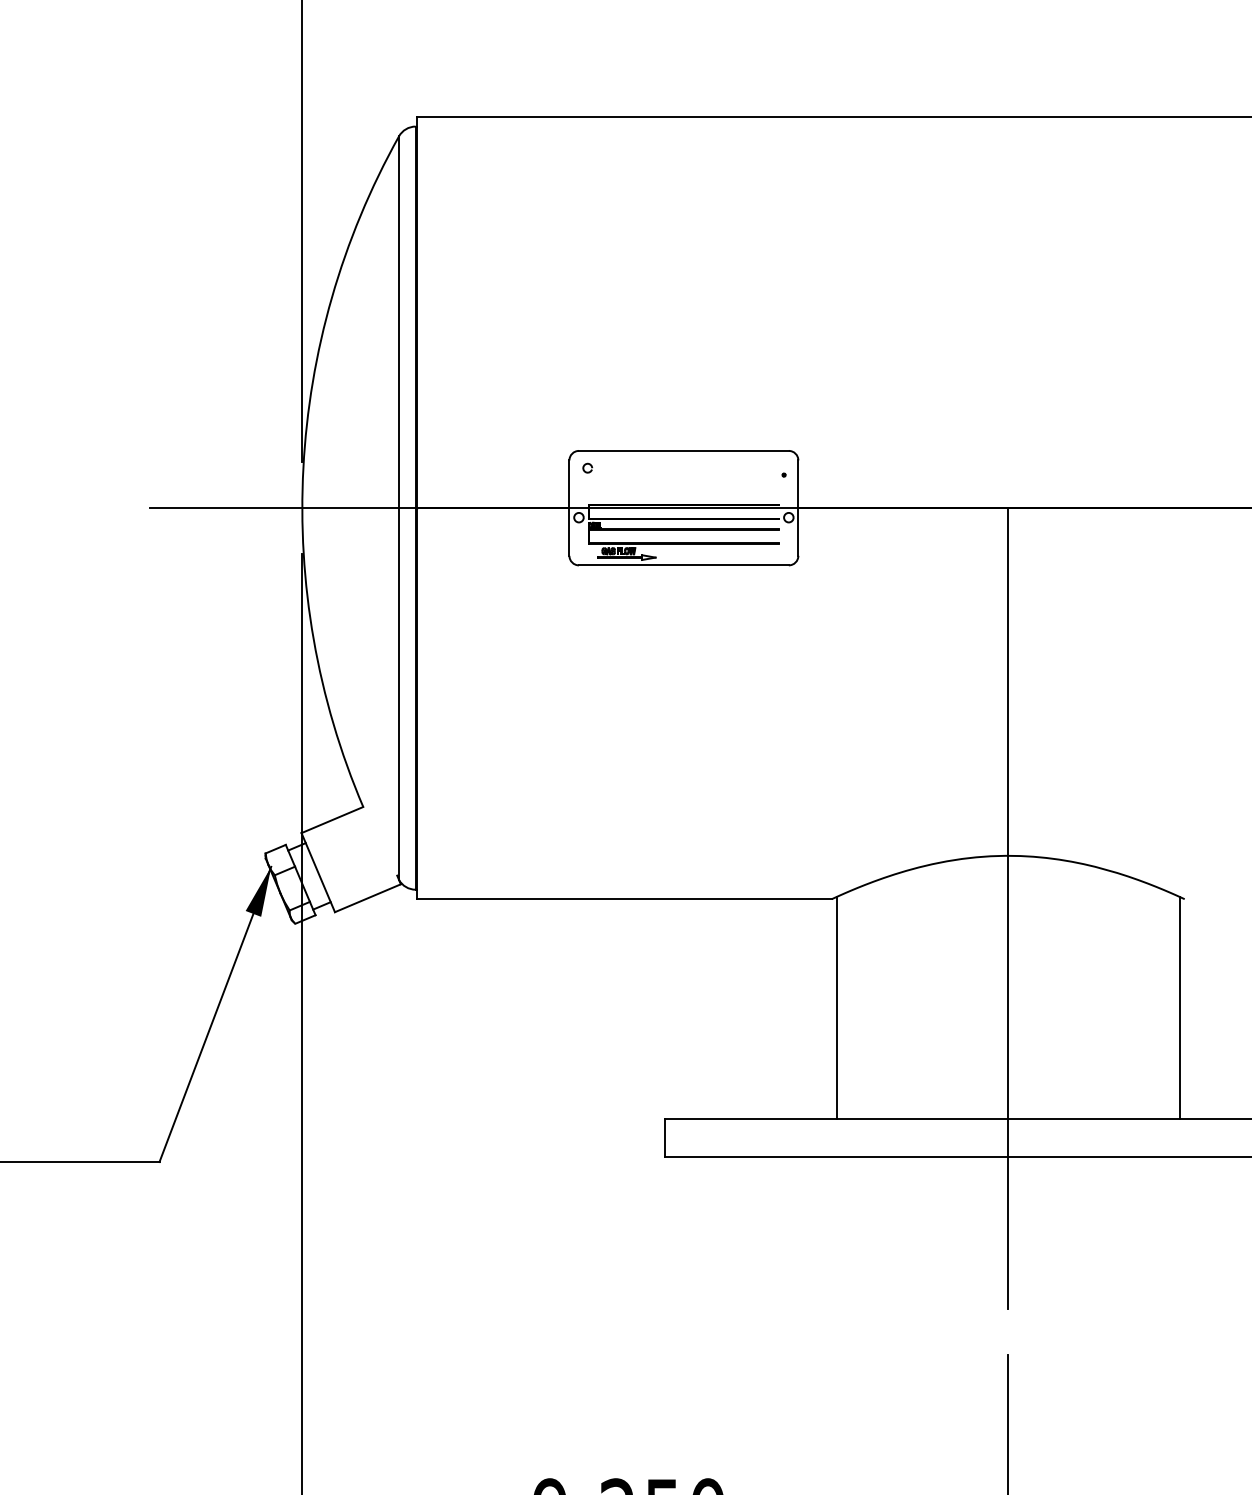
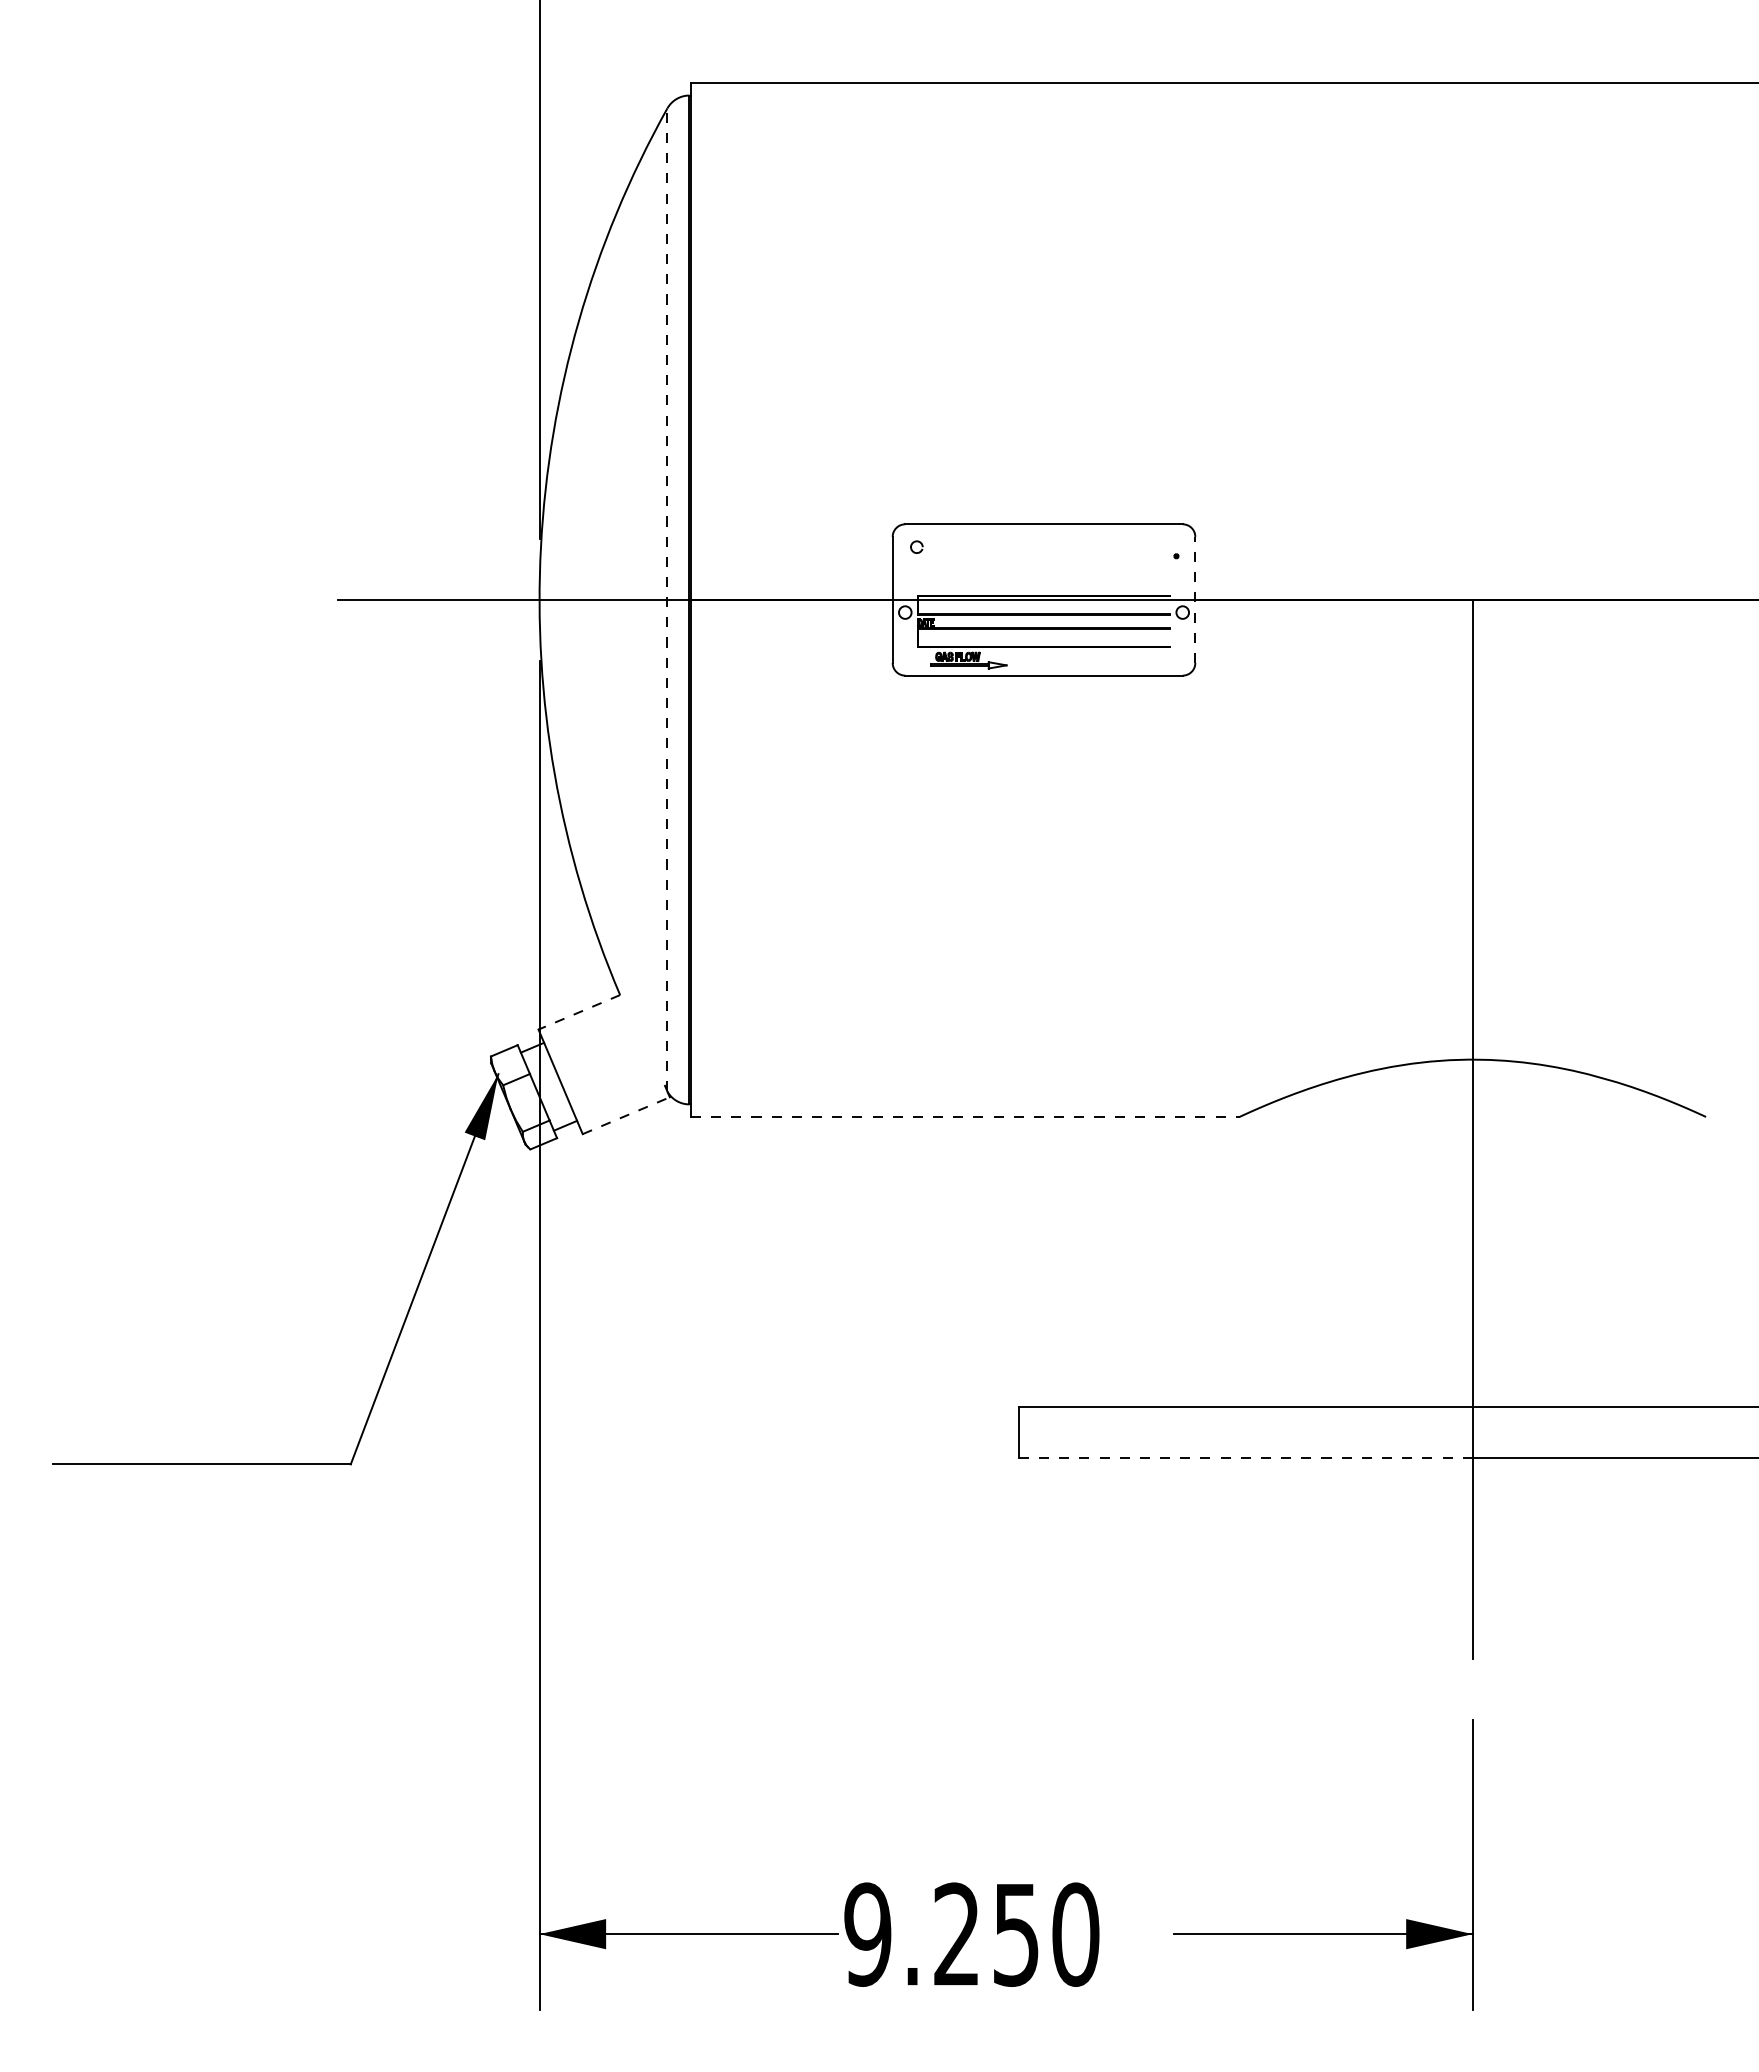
line: (399, 507) -> (667, 599), solid -> dashed
line: (798, 507) -> (1195, 599), solid -> dashed
line: (331, 820) -> (578, 1012), solid -> dashed
line: (368, 898) -> (626, 1115), solid -> dashed
line: (624, 899) -> (965, 1117), solid -> dashed
line: (836, 1007) -> (1245, 1260), removed
line: (1179, 1007) -> (1699, 1260), removed
line: (836, 1156) -> (1245, 1457), solid -> dashed

